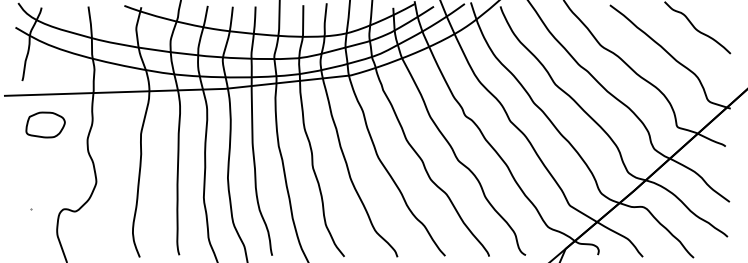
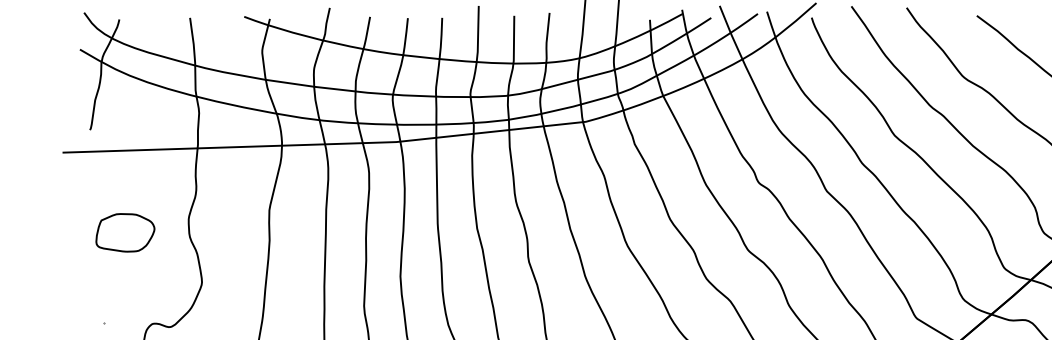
part: (45, 124) -> (125, 232), moved

